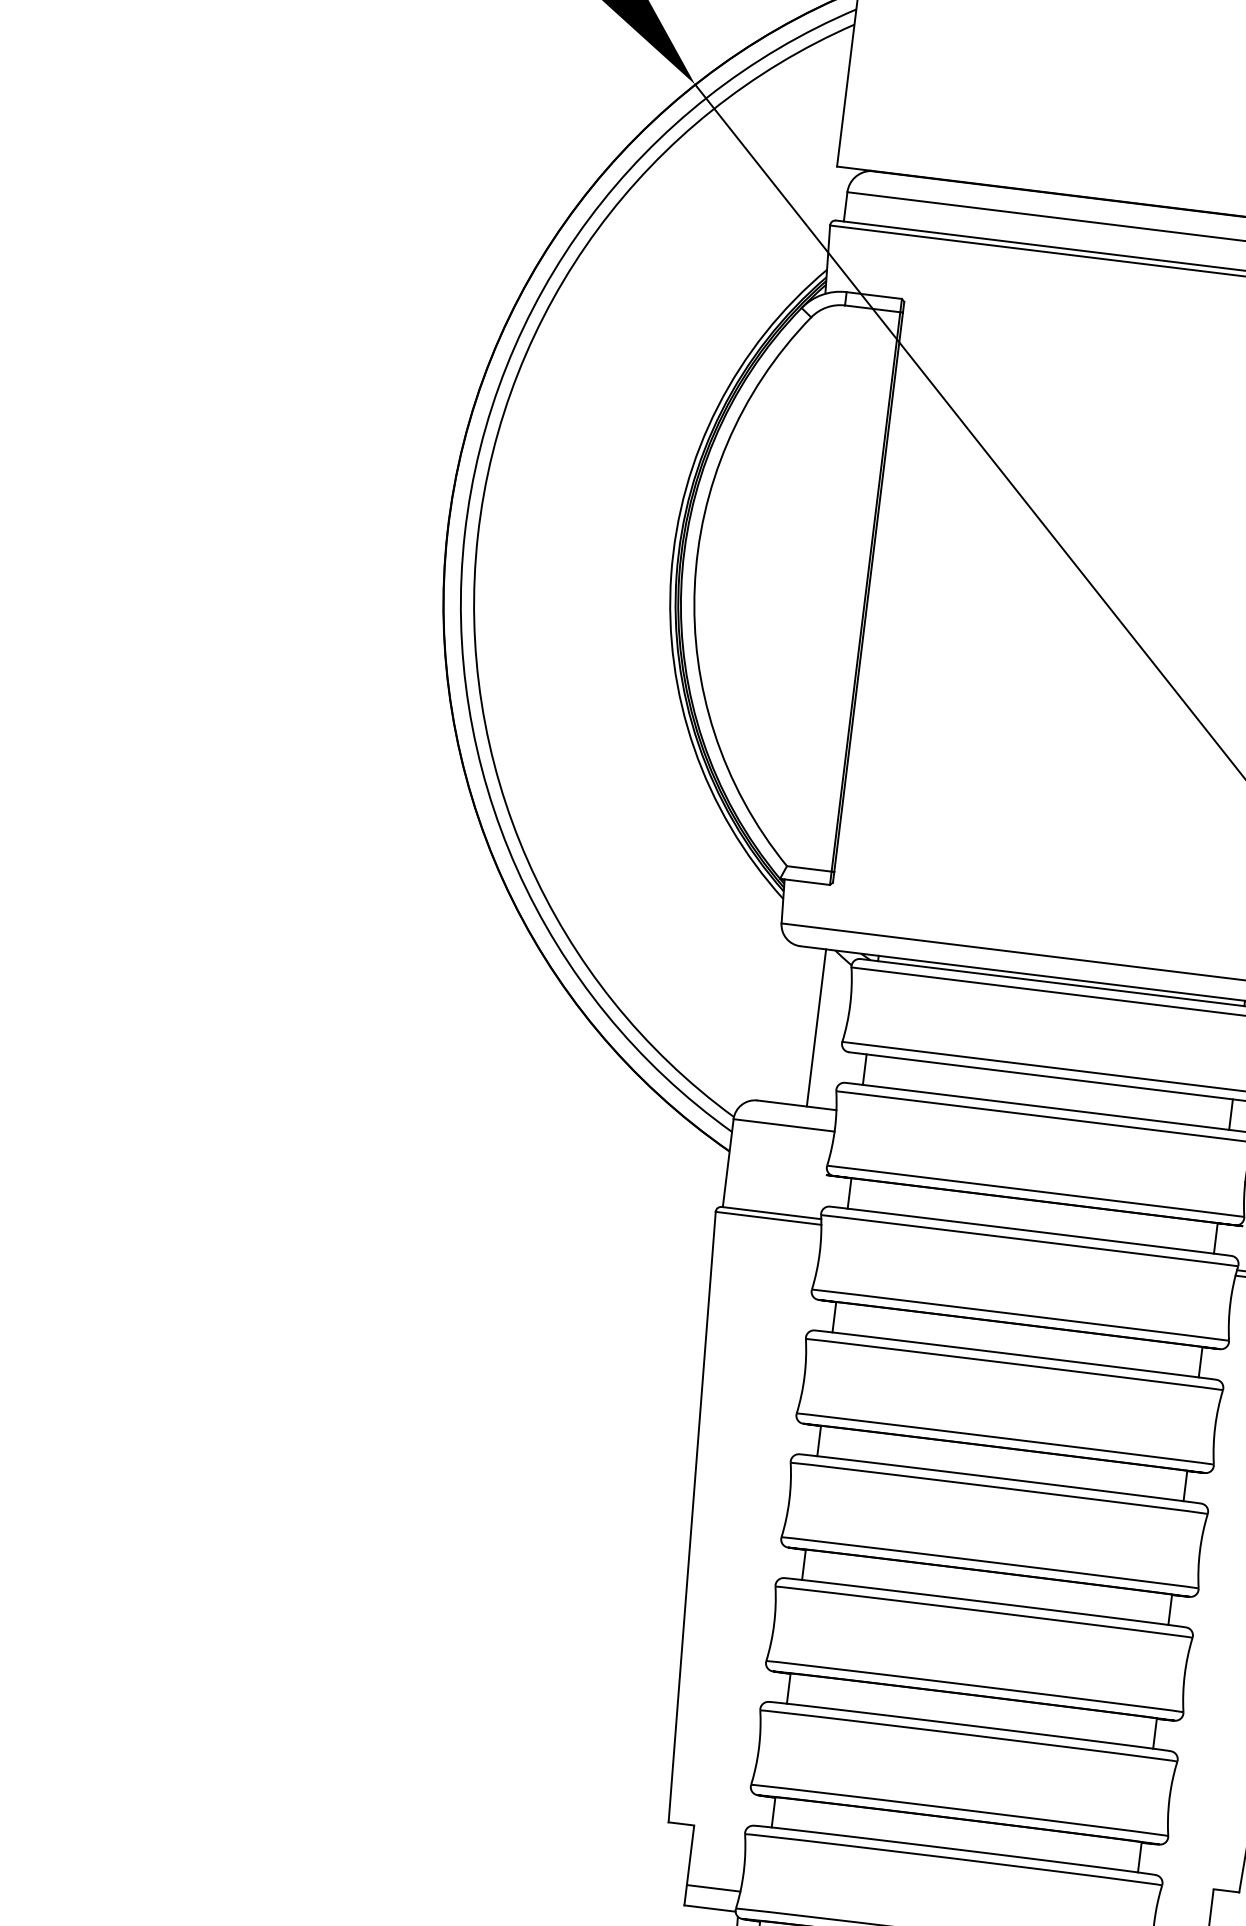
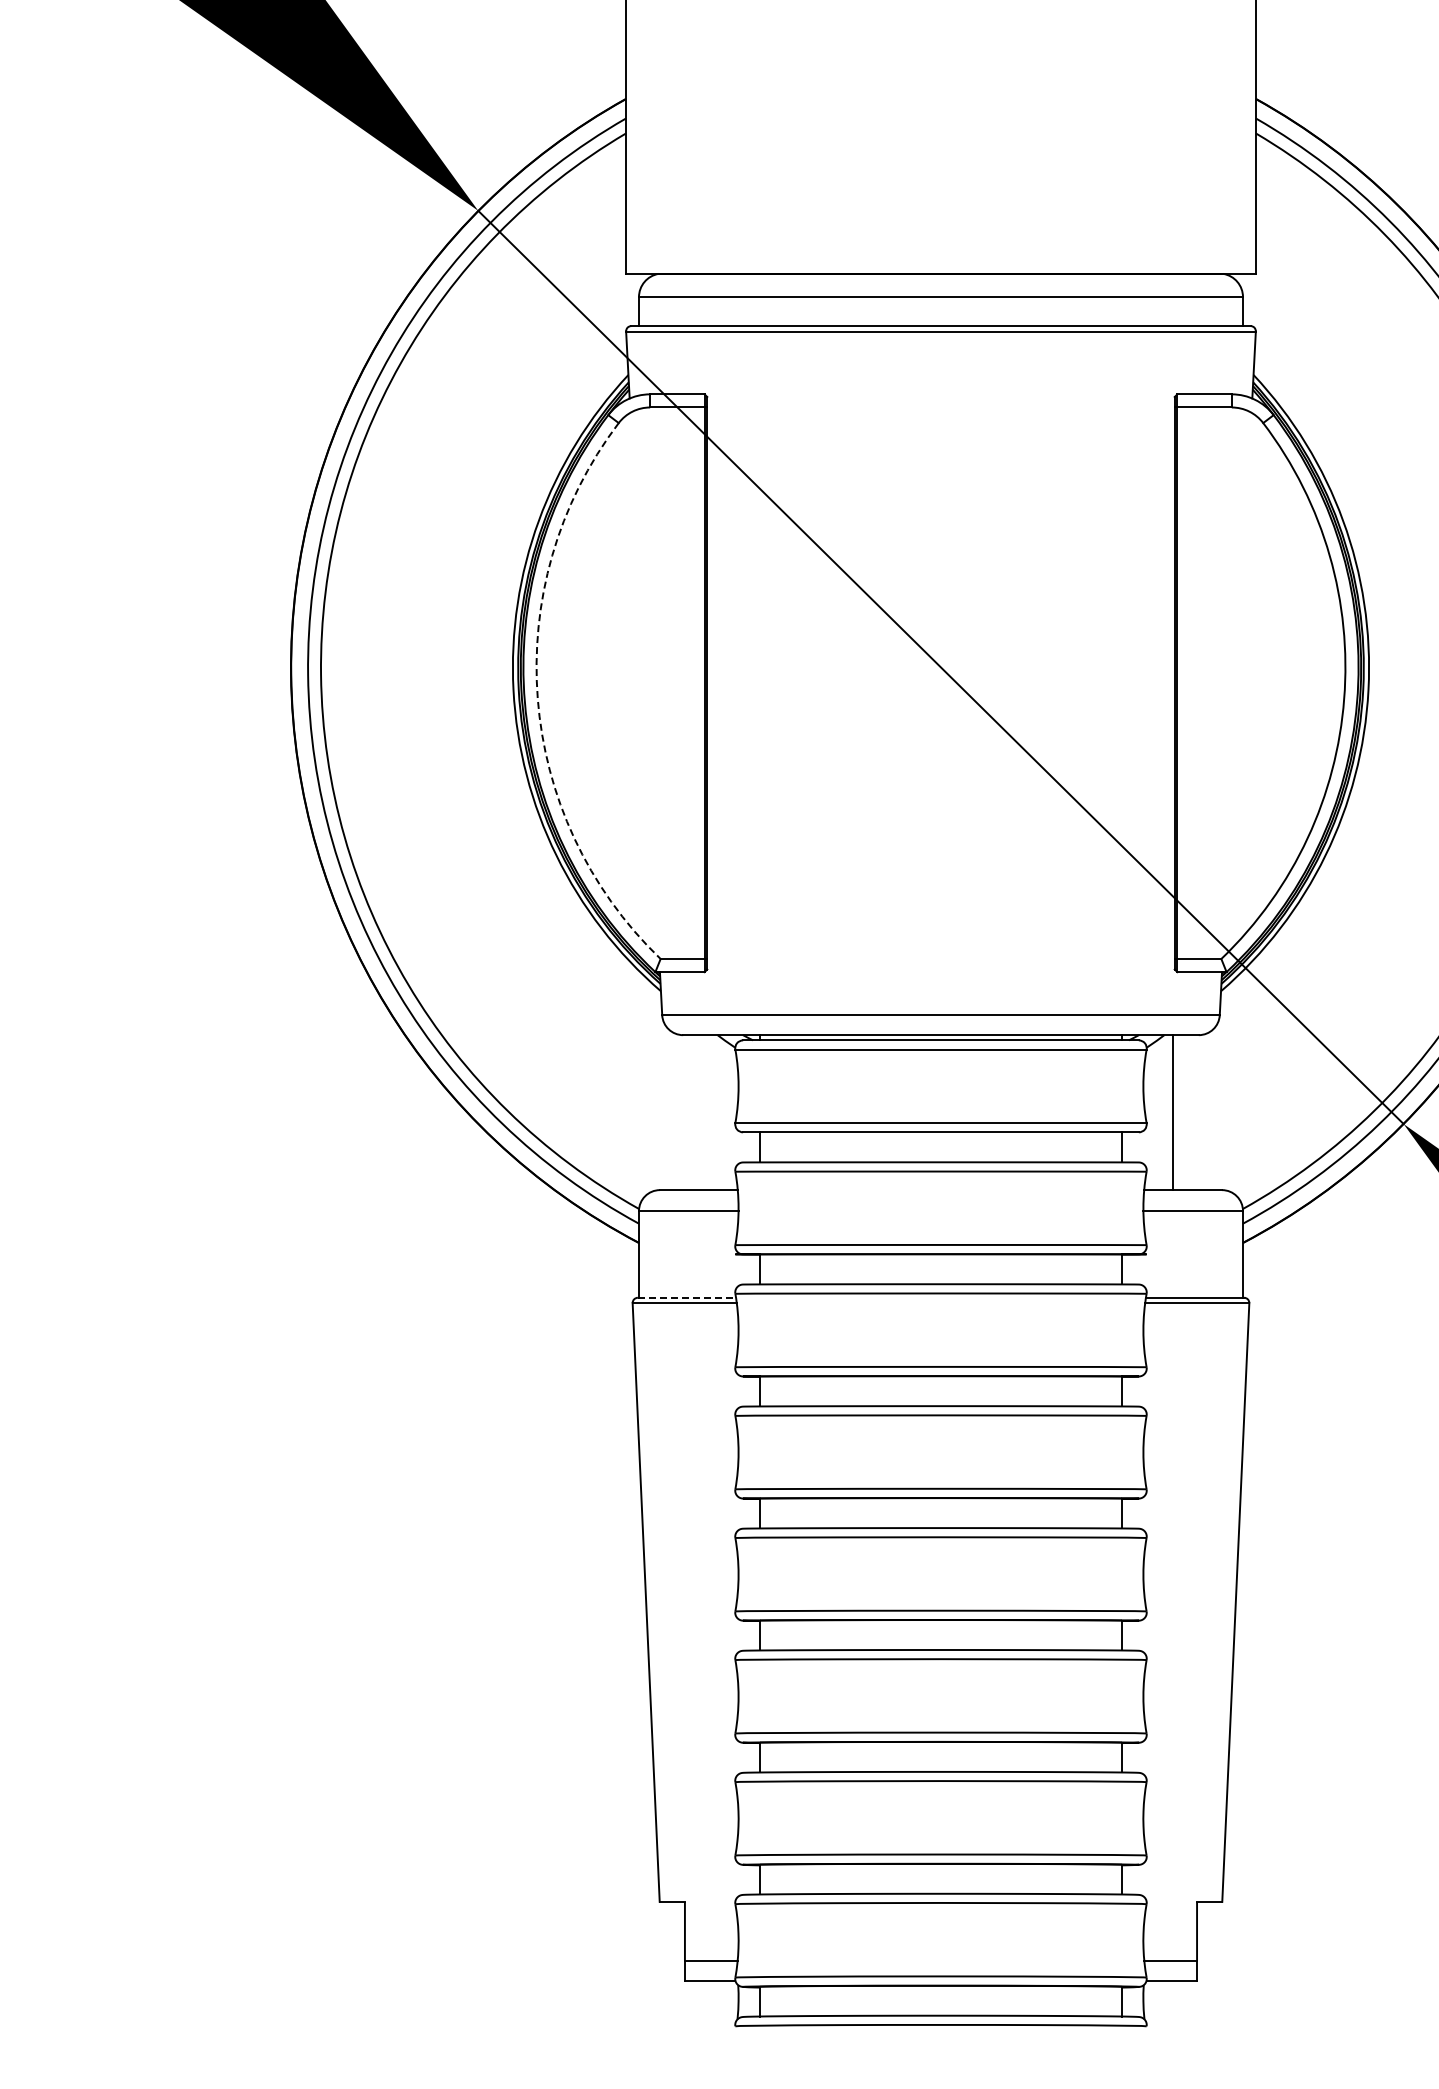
arc: (694, 587) -> (537, 699), solid -> dashed
line: (816, 1027) -> (708, 1112), removed
line: (772, 1212) -> (687, 1297), solid -> dashed

